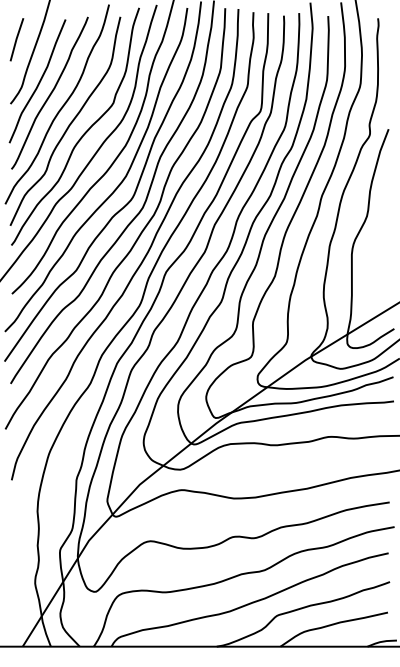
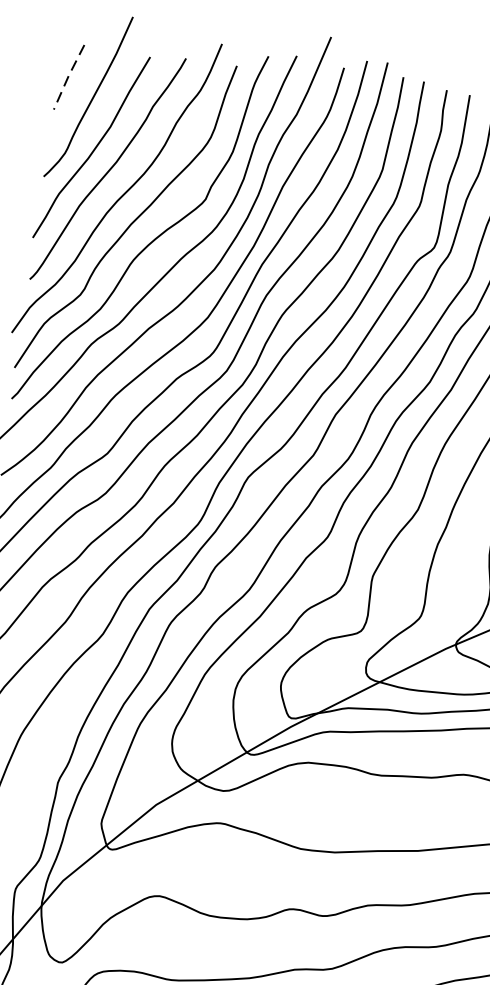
line: (16, 39) -> (68, 76), solid -> dashed

